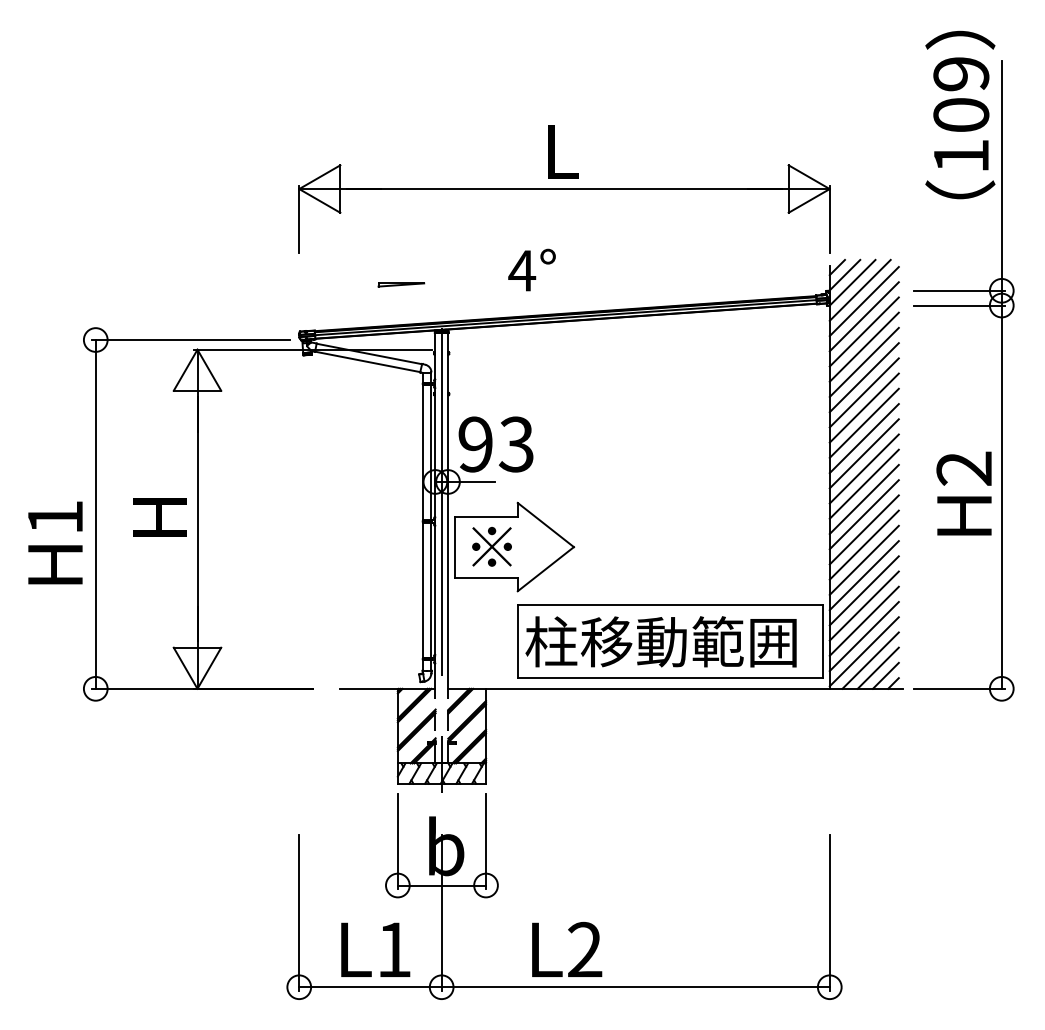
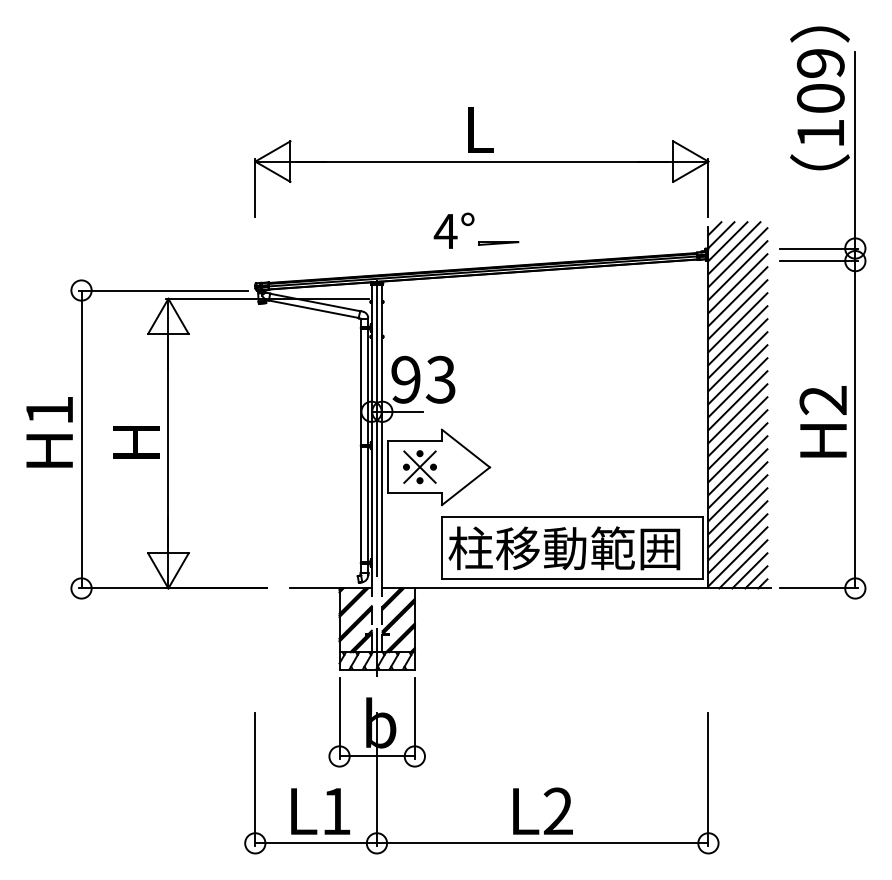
part: (401, 284) -> (498, 243), moved
text: (55, 542) -> (49, 431), moved
text: (567, 949) -> (543, 811), moved

